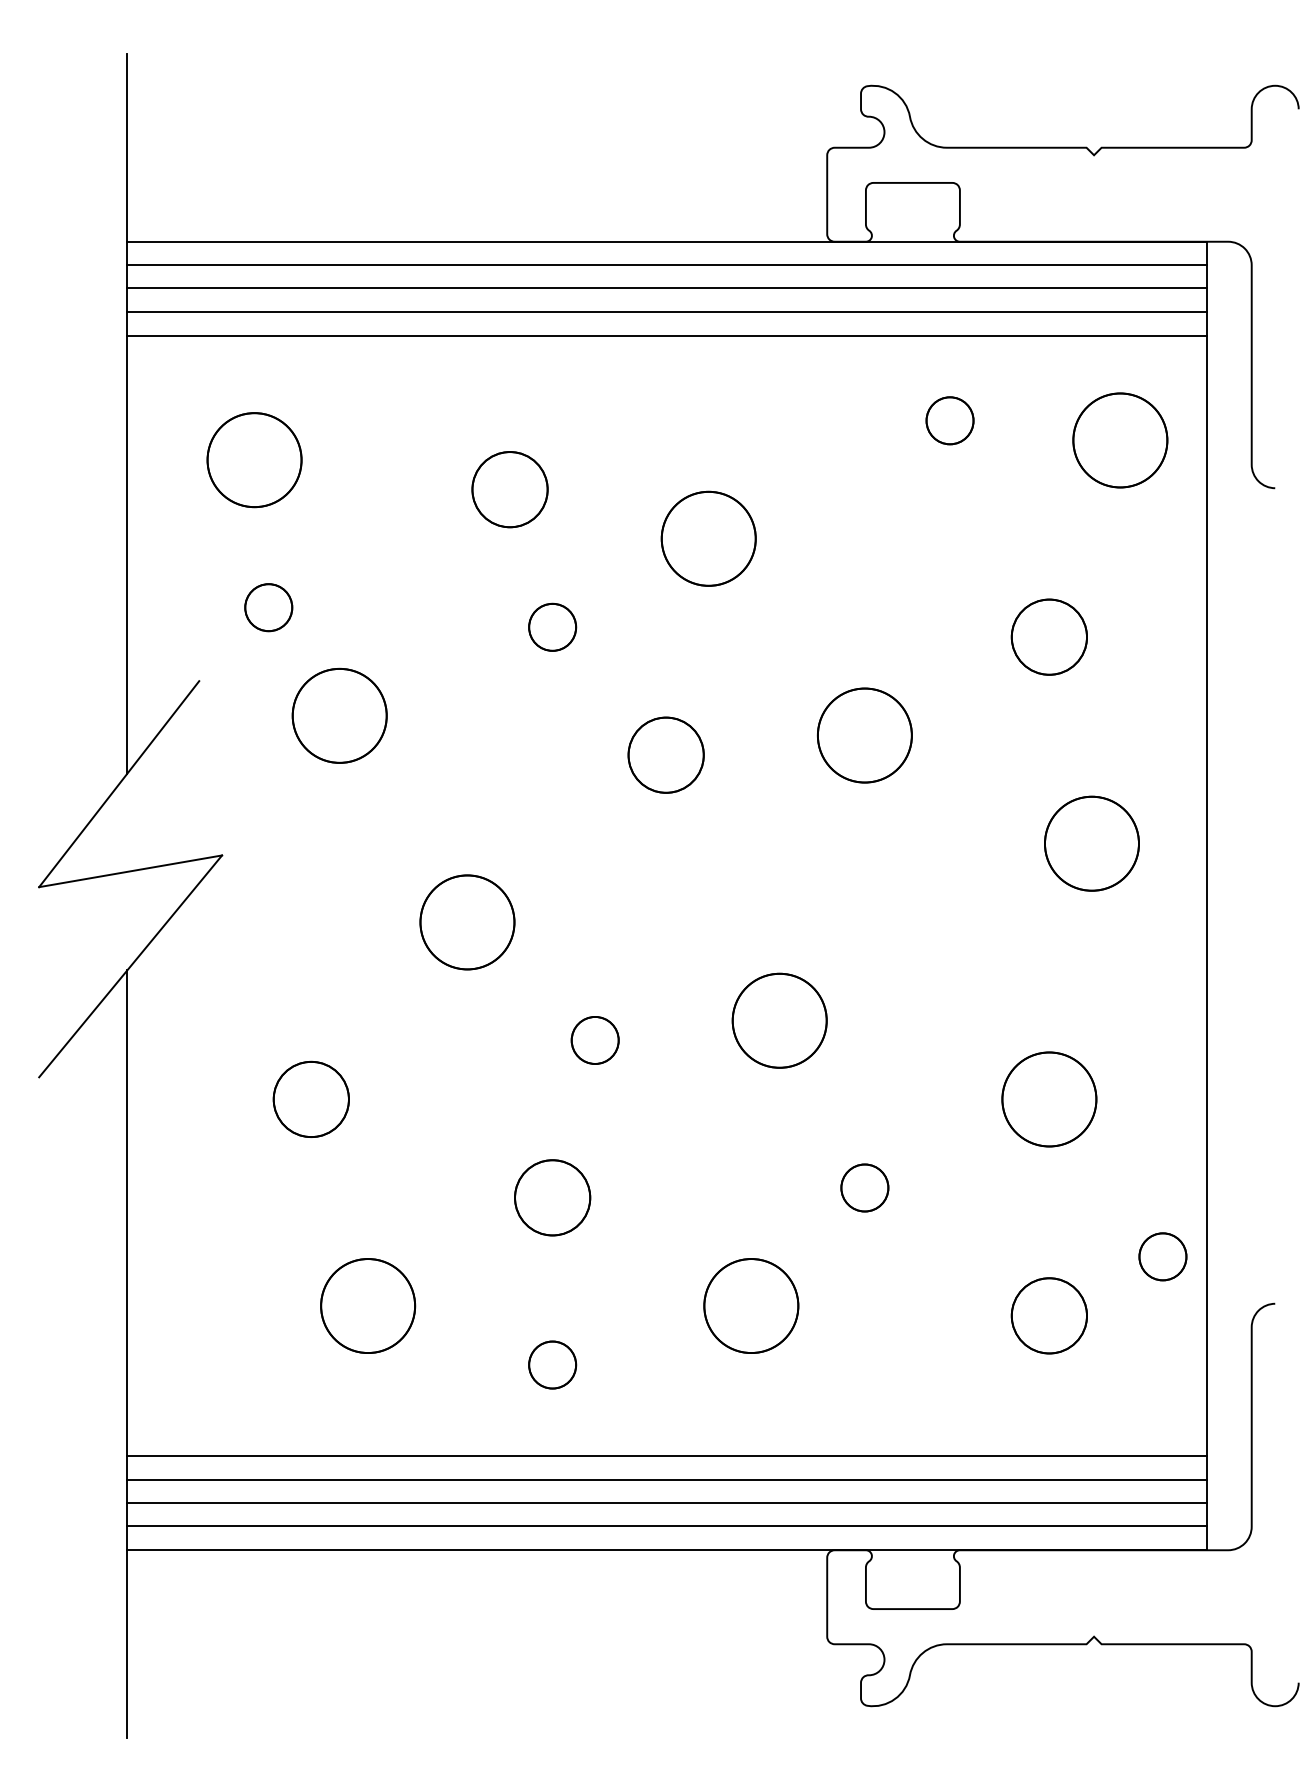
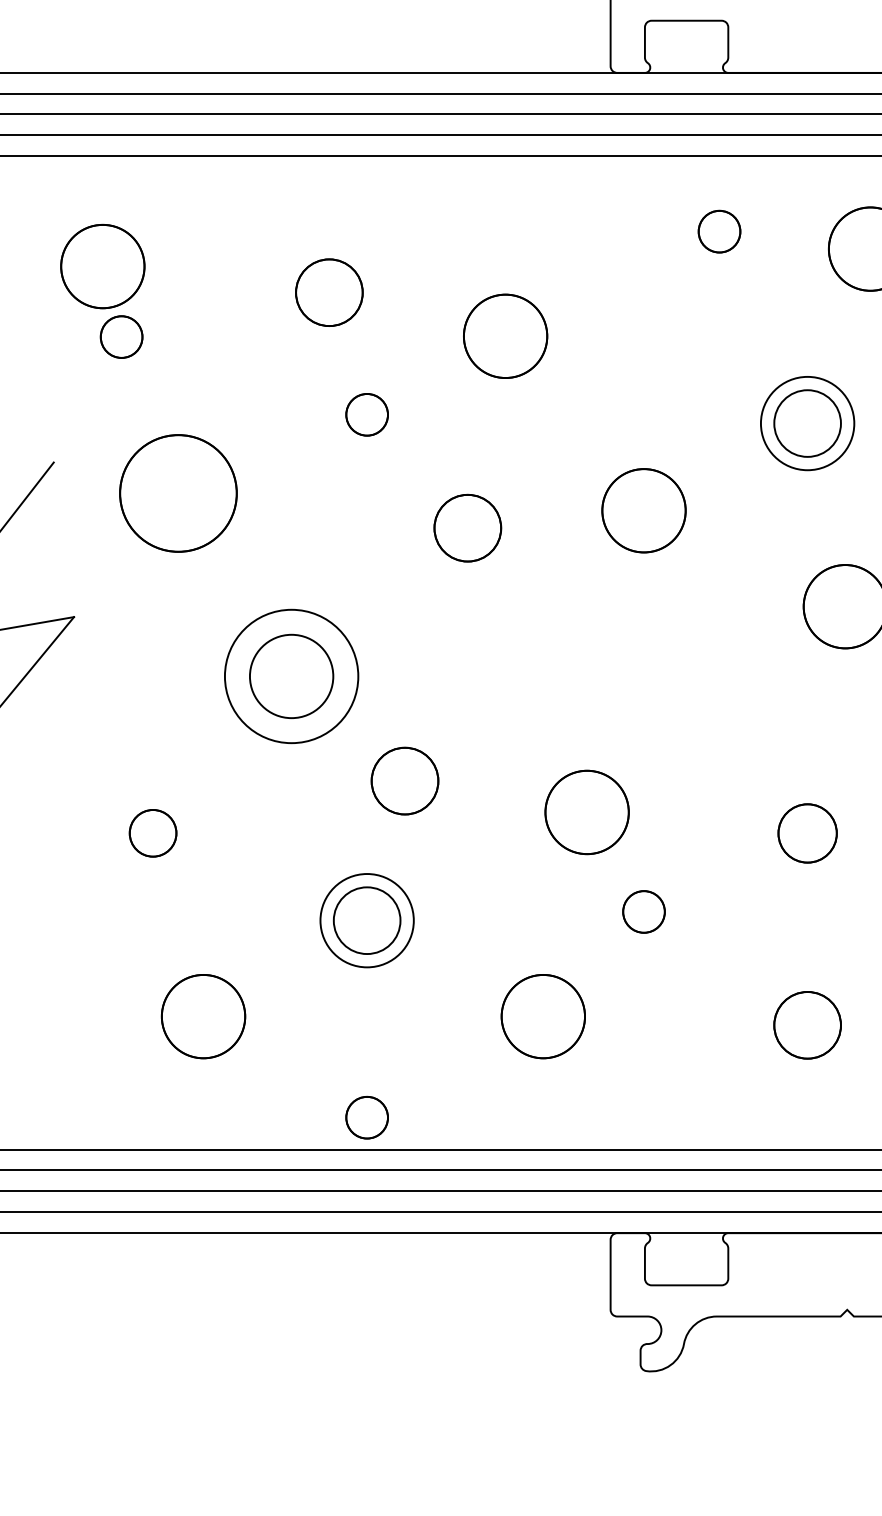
circle: (268, 607) -> (121, 336), moved
circle: (1049, 636) -> (807, 422), size x1.4
circle: (339, 715) -> (178, 492), size x1.4
circle: (467, 922) -> (291, 676), size x1.6
circle: (779, 1020) -> (586, 812), moved
circle: (594, 1040) -> (404, 781), size x1.6
circle: (310, 1098) -> (152, 832), size x0.7
circle: (1049, 1099) -> (807, 833), size x0.7
circle: (552, 1197) -> (367, 920), size x1.4
circle: (552, 1364) -> (367, 1117), moved

